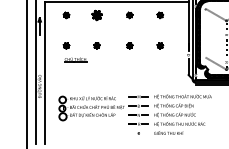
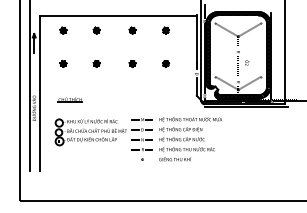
part: (96, 15) -> (96, 30), size x0.62
part: (74, 59) -> (69, 99), moved

